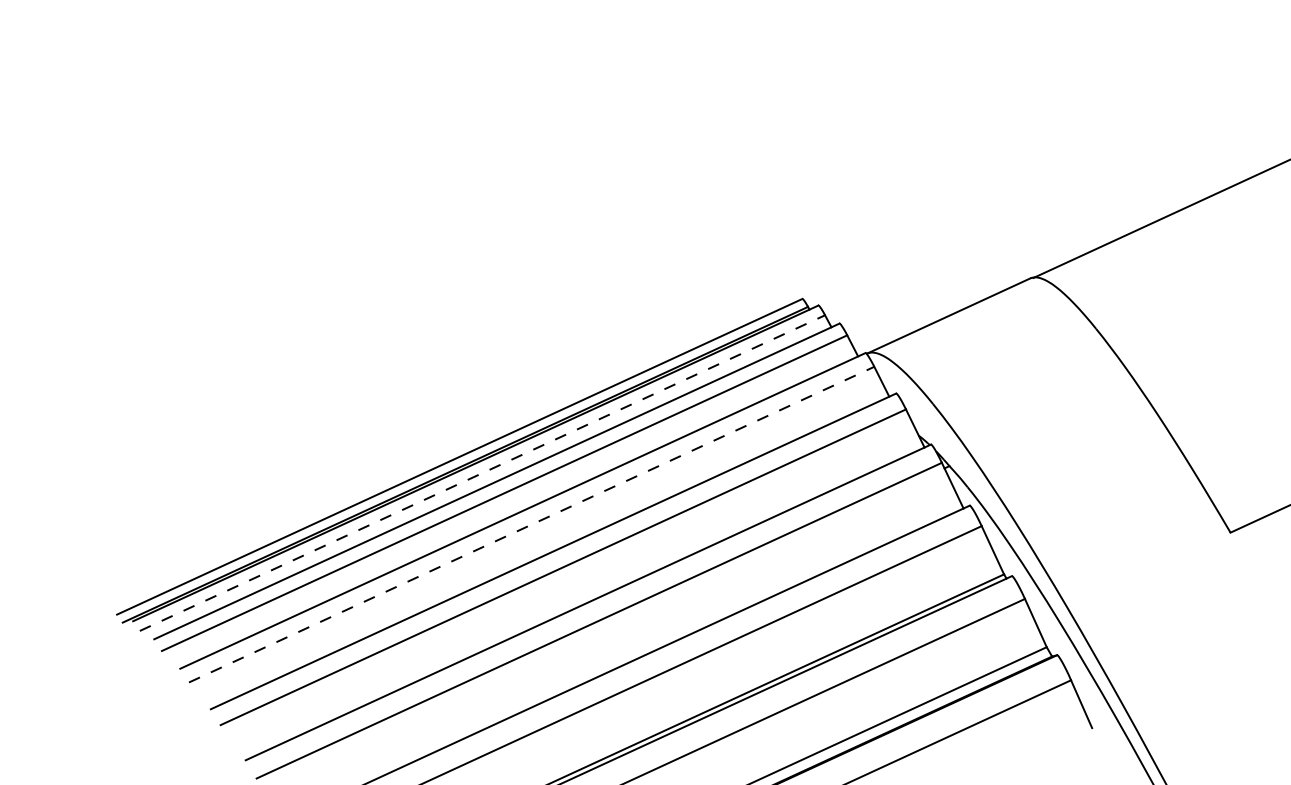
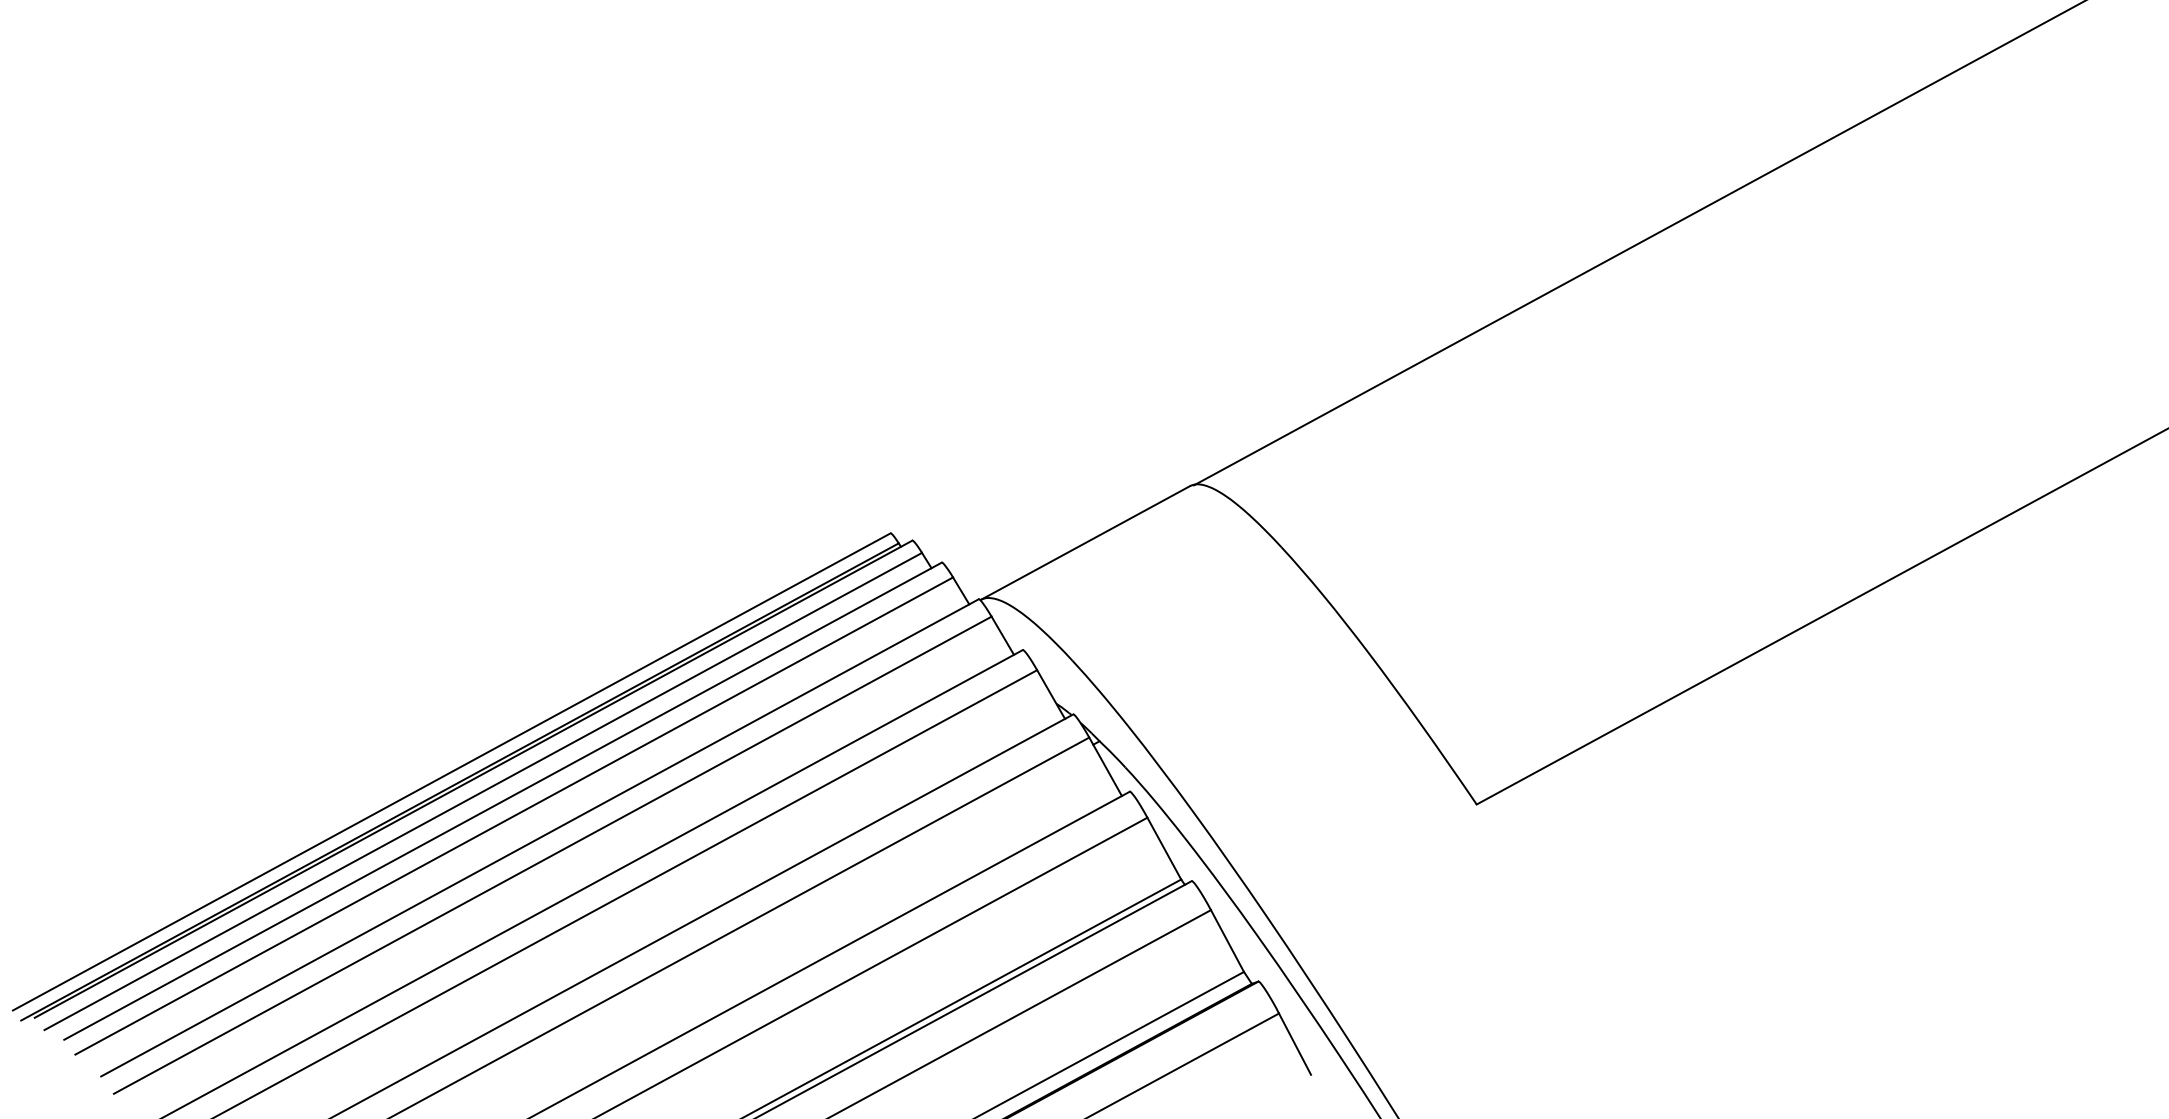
line: (482, 473) -> (483, 791), dashed -> solid
line: (532, 524) -> (553, 855), dashed -> solid

